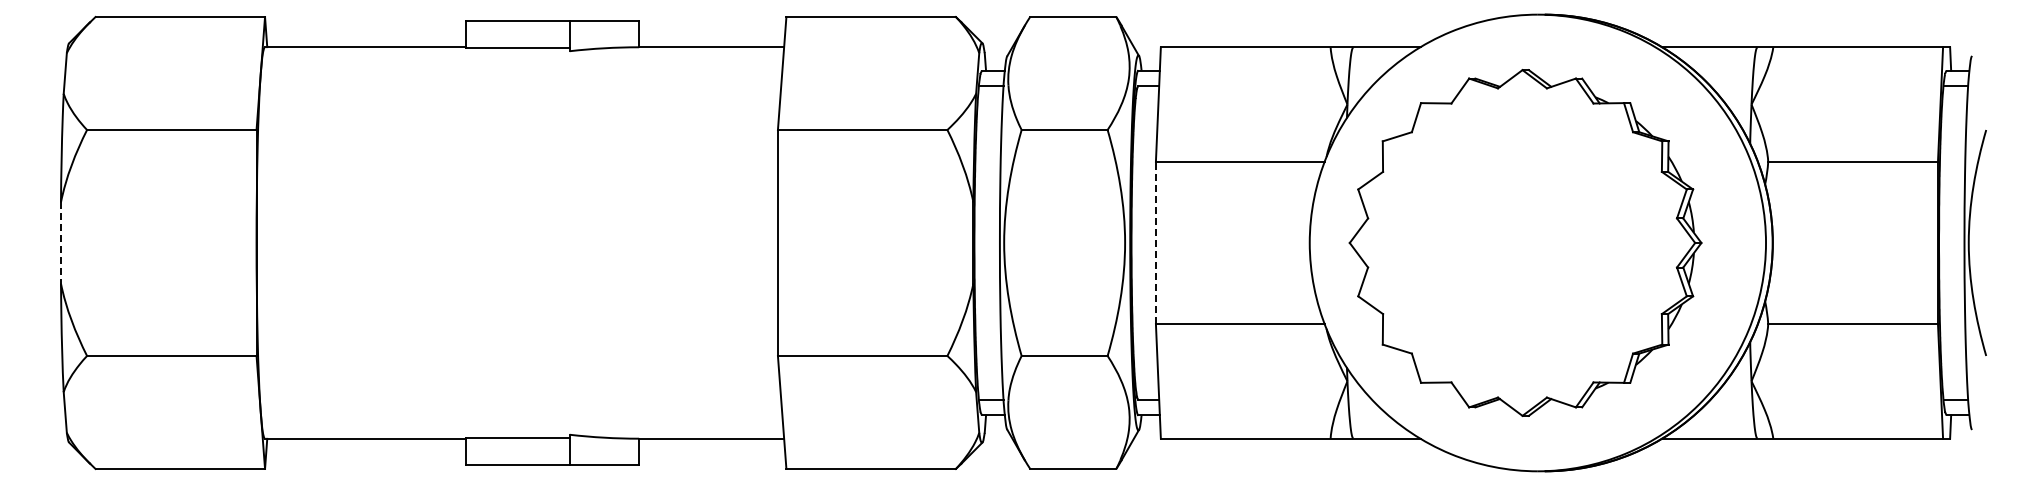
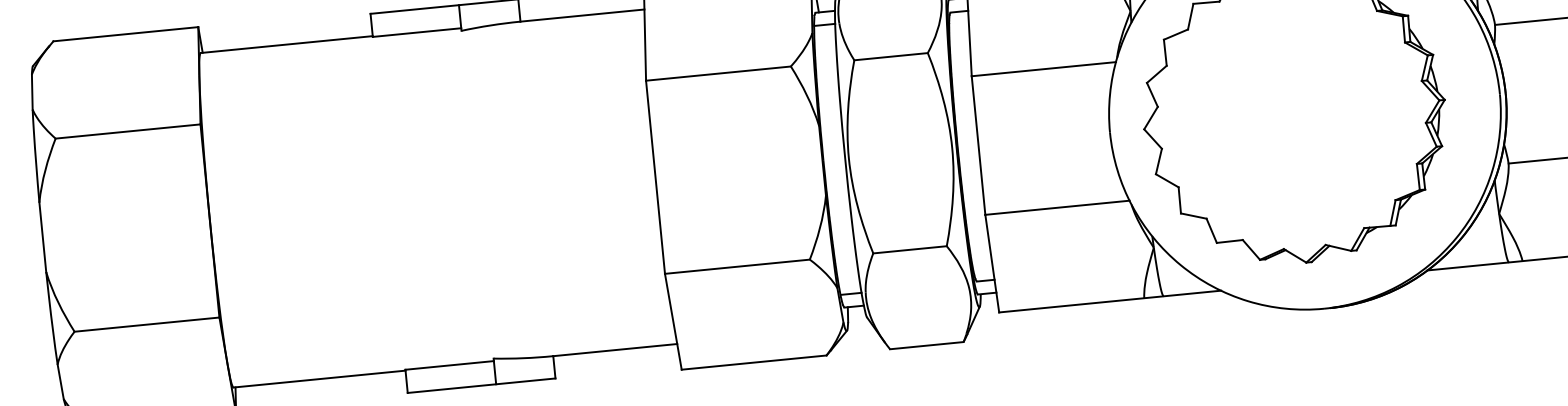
line: (60, 242) -> (42, 236), dashed -> solid
line: (1155, 242) -> (978, 145), dashed -> solid

